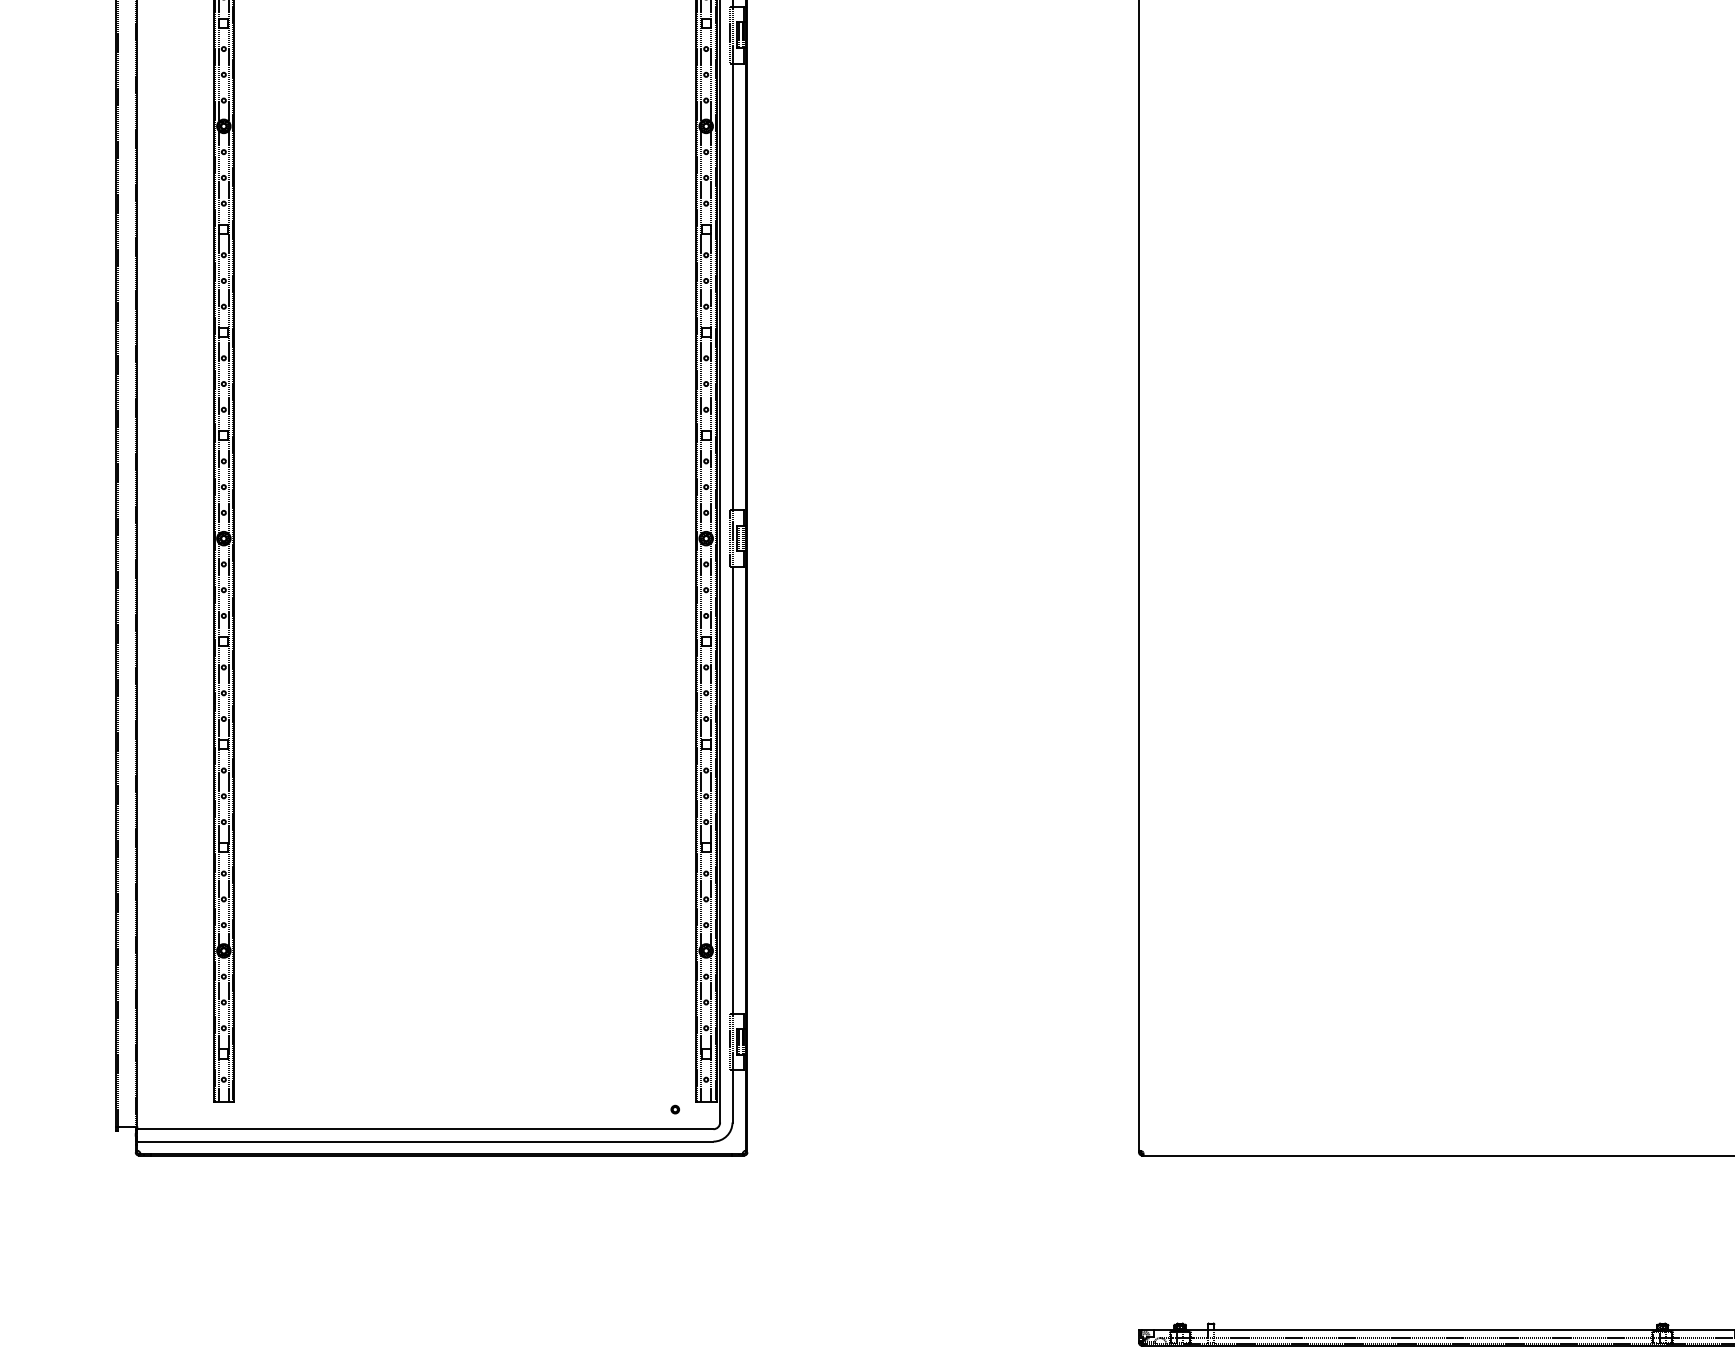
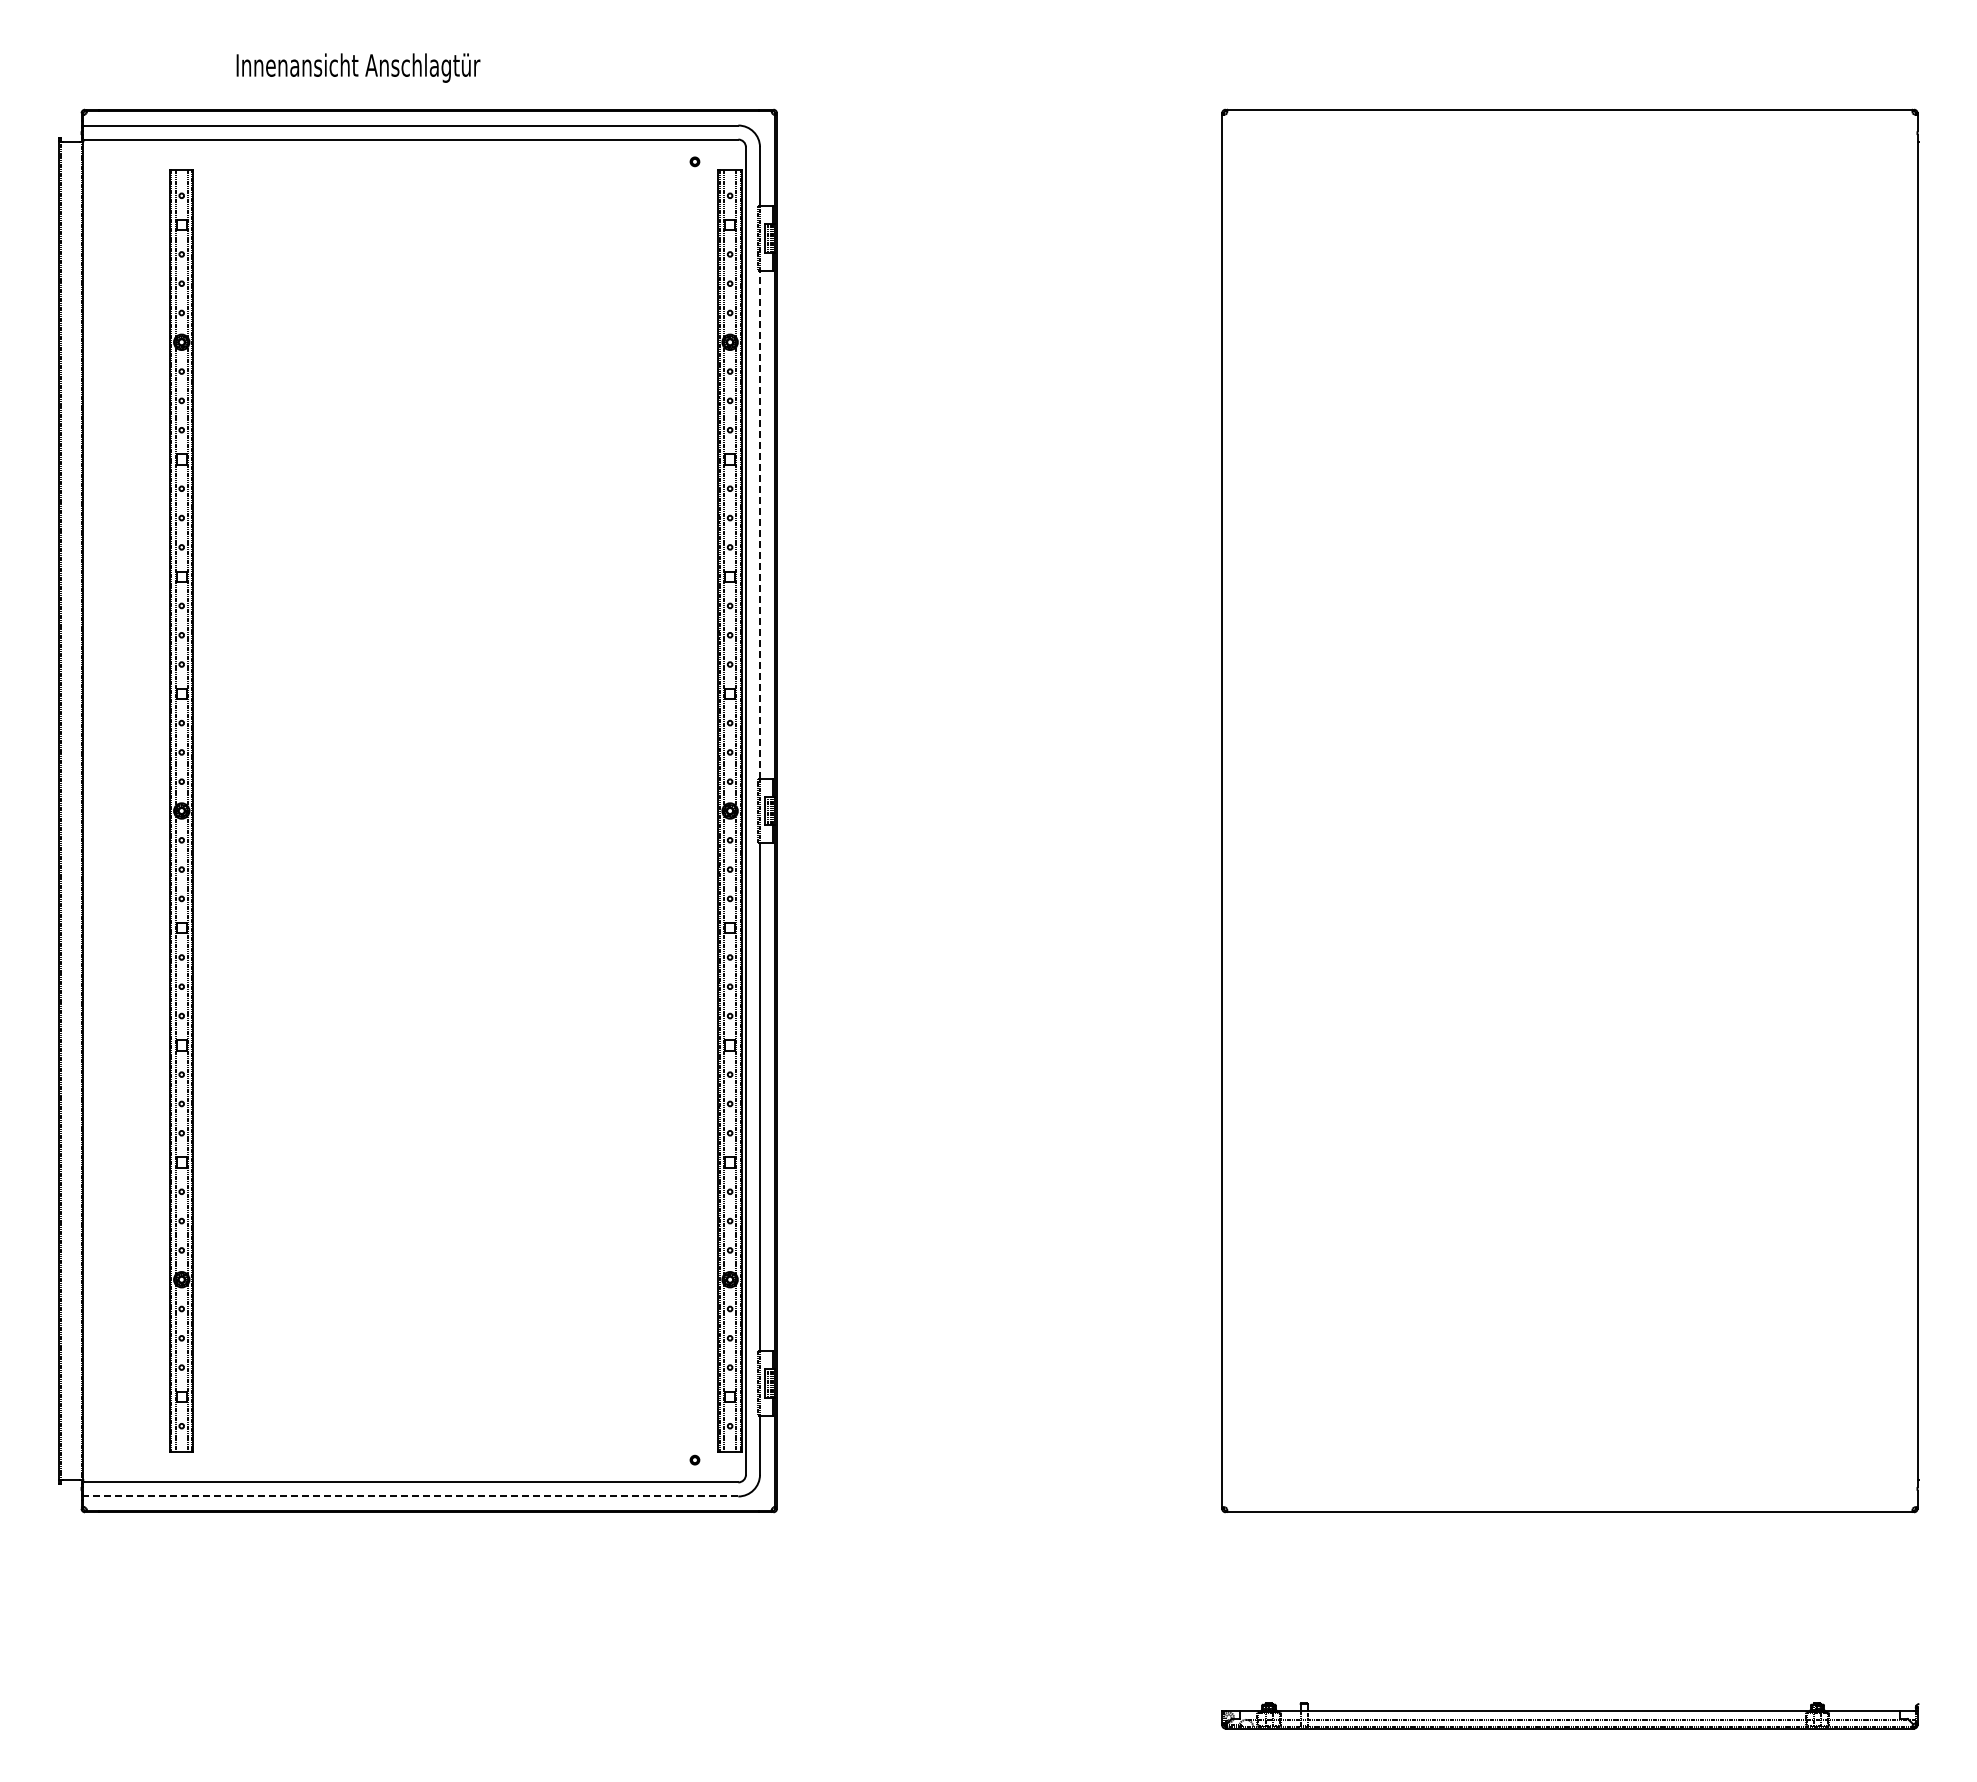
line: (732, 286) -> (760, 524), solid -> dashed
line: (425, 1141) -> (411, 1496), solid -> dashed

